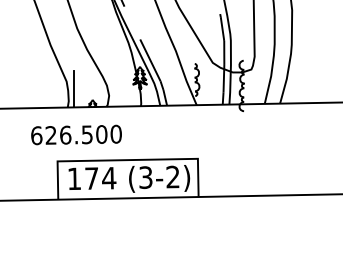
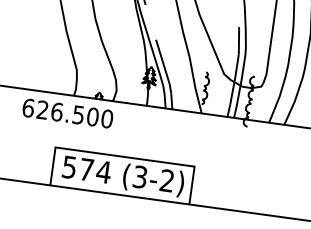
line: (74, 88) -> (83, 78), removed
text: (76, 134) -> (67, 113), moved
text: (74, 178) -> (69, 166), 174 -> 574

